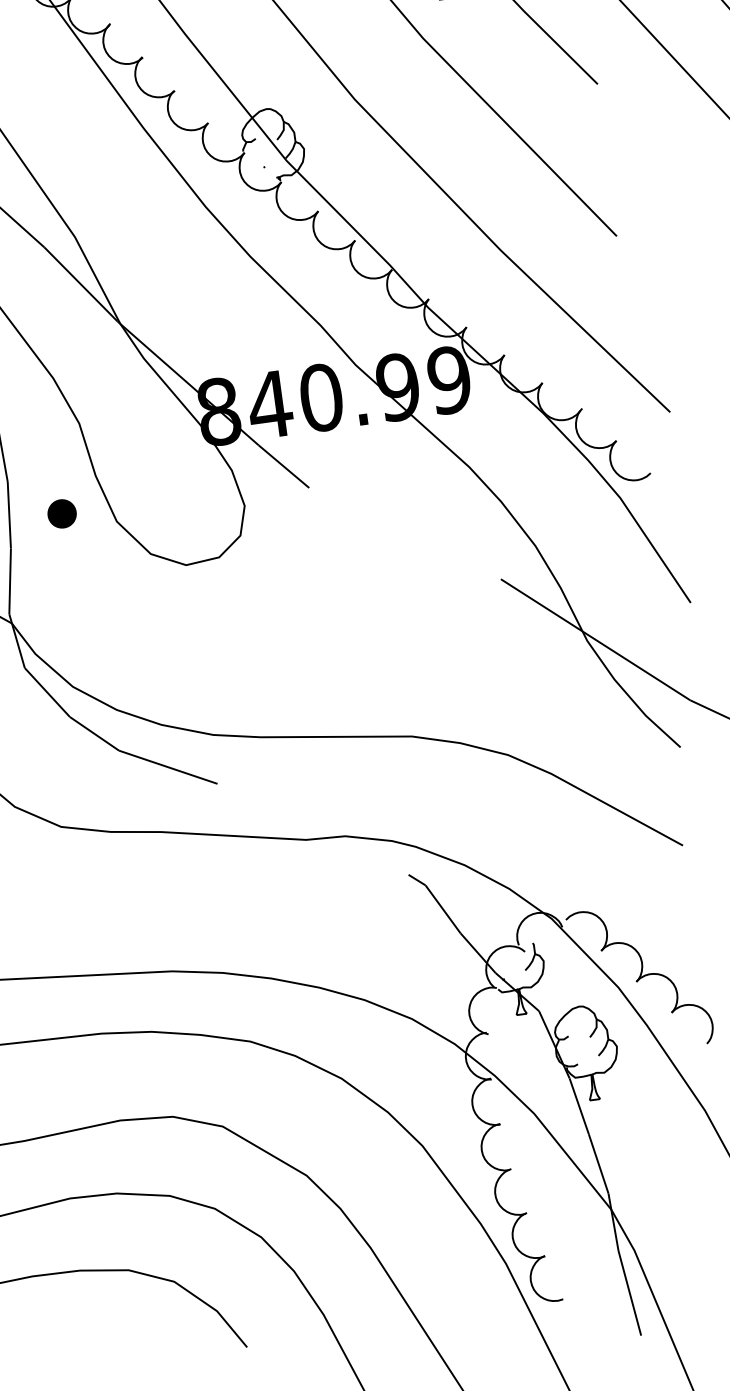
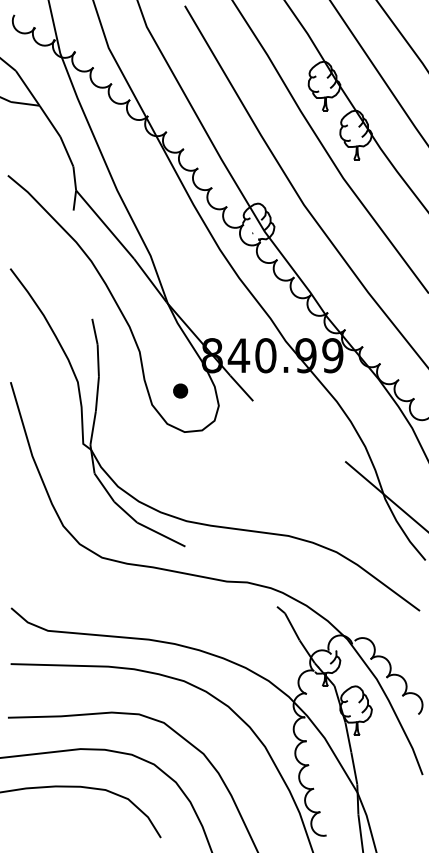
part: (61, 512) -> (180, 390), moved

